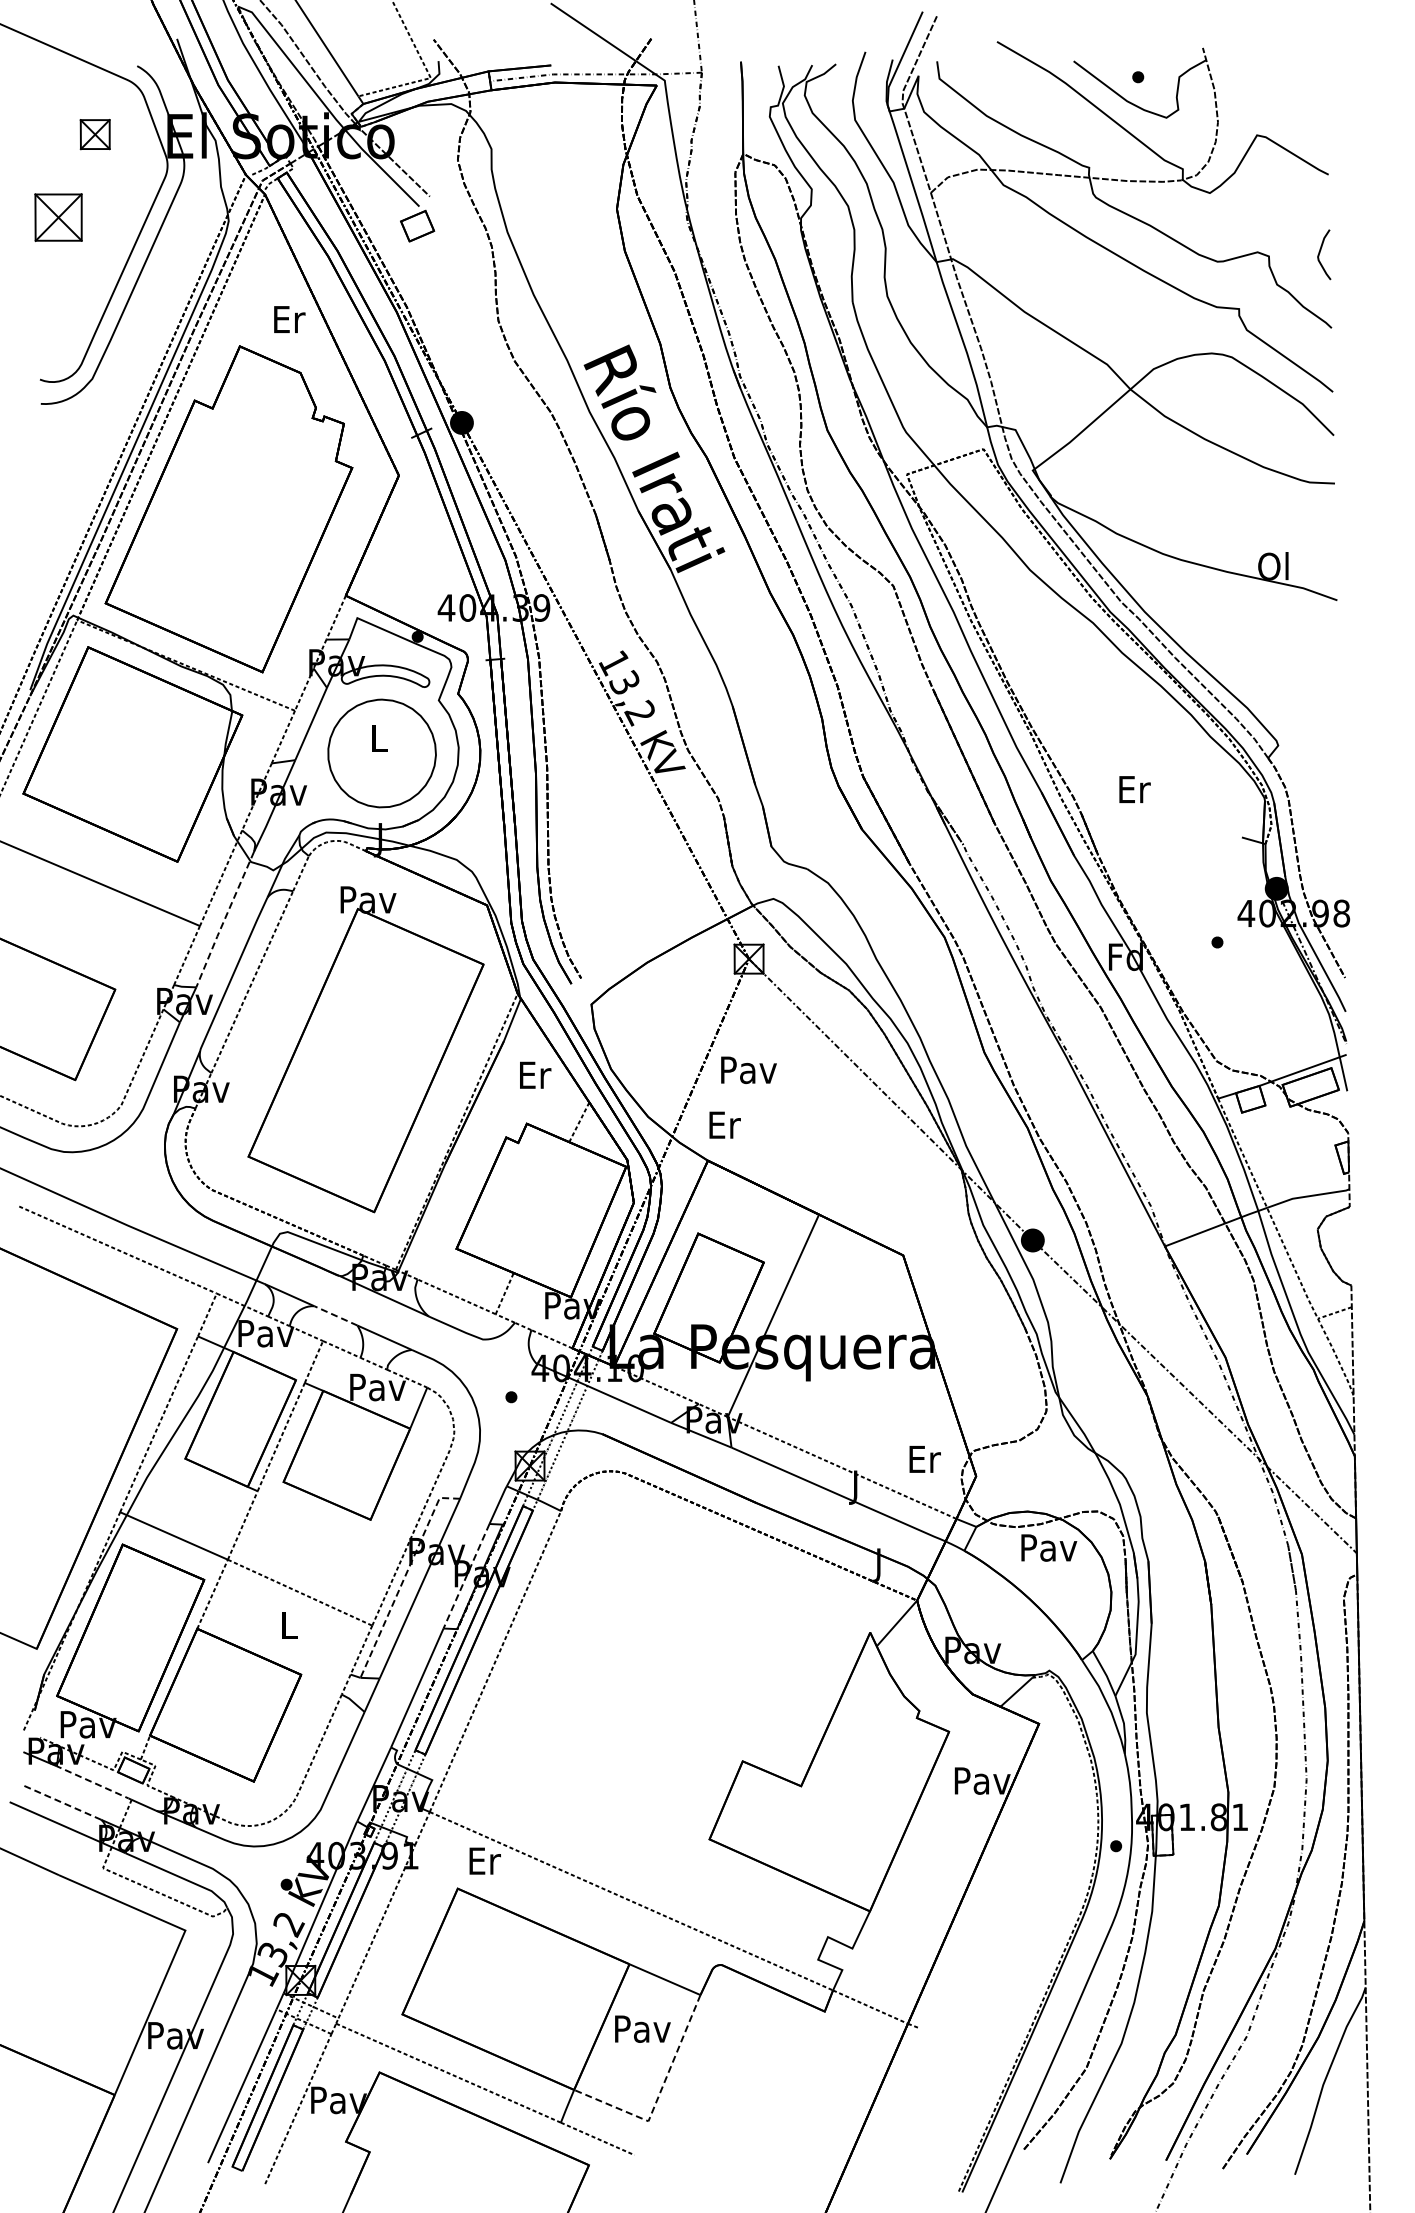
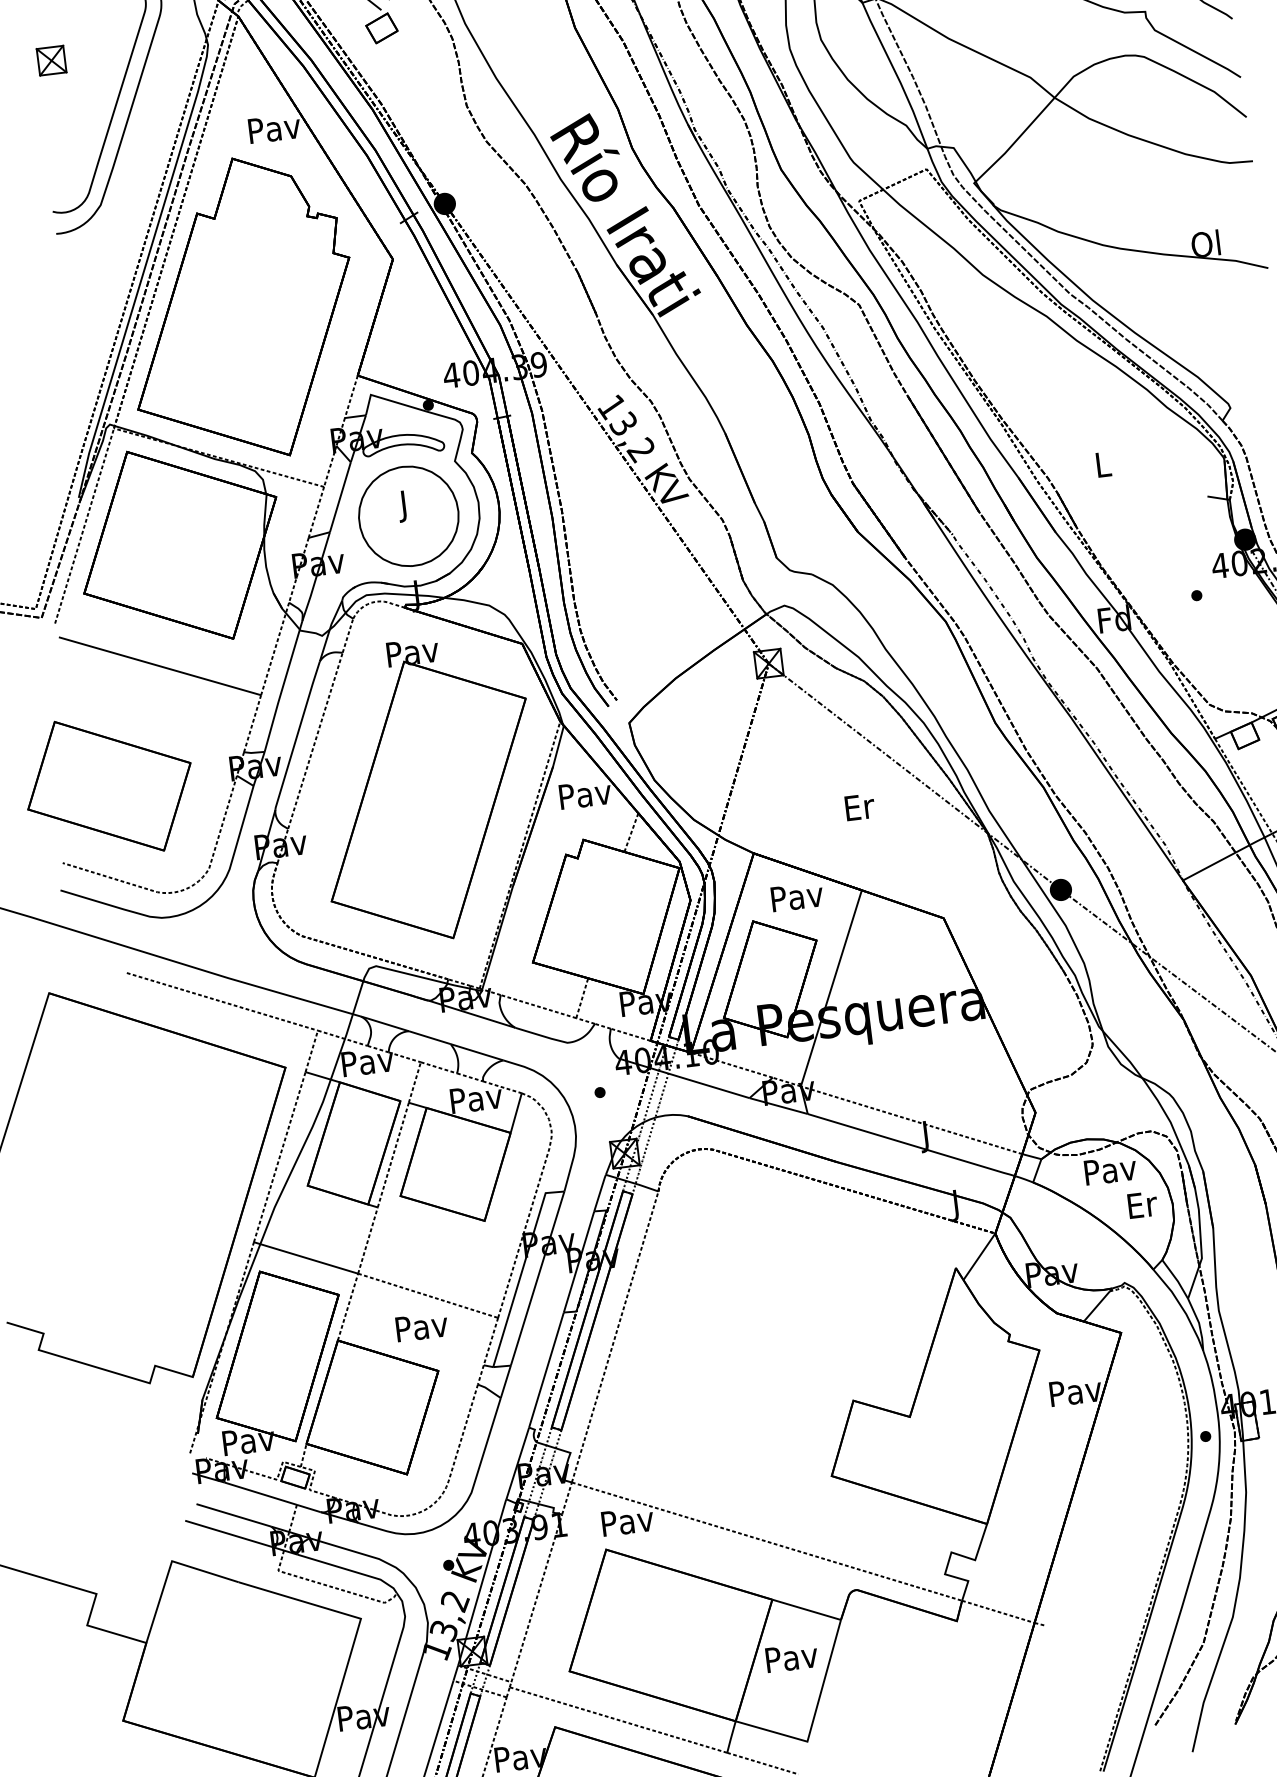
part: (58, 216) -> (51, 59), size x0.62
text: (289, 319) -> (274, 128), Er -> Pav
text: (379, 742) -> (405, 506), L -> J
text: (1134, 789) -> (1103, 464), Er -> L
line: (224, 920) -> (283, 687), dashed -> solid
text: (748, 1069) -> (796, 896), moved
text: (534, 1075) -> (584, 794), Er -> Pav
text: (724, 1124) -> (859, 806), moved
line: (336, 1315) -> (430, 1037), dashed -> solid
text: (924, 1459) -> (1142, 1205), moved
line: (466, 1576) -> (579, 1262), dashed -> solid
line: (404, 1578) -> (522, 1271), dashed -> solid
text: (289, 1625) -> (422, 1327), L -> Pav
line: (95, 1783) -> (261, 1493), dashed -> solid
line: (62, 1802) -> (233, 1515), dashed -> solid
text: (484, 1861) -> (627, 1521), Er -> Pav
line: (658, 2096) -> (813, 1717), dashed -> solid

